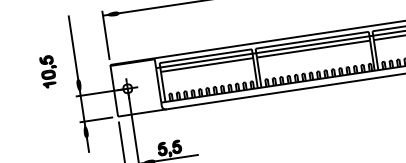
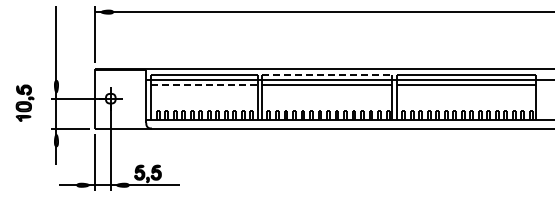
line: (312, 40) -> (327, 75), solid -> dashed
line: (207, 65) -> (204, 85), solid -> dashed
part: (48, 71) -> (24, 102), moved

